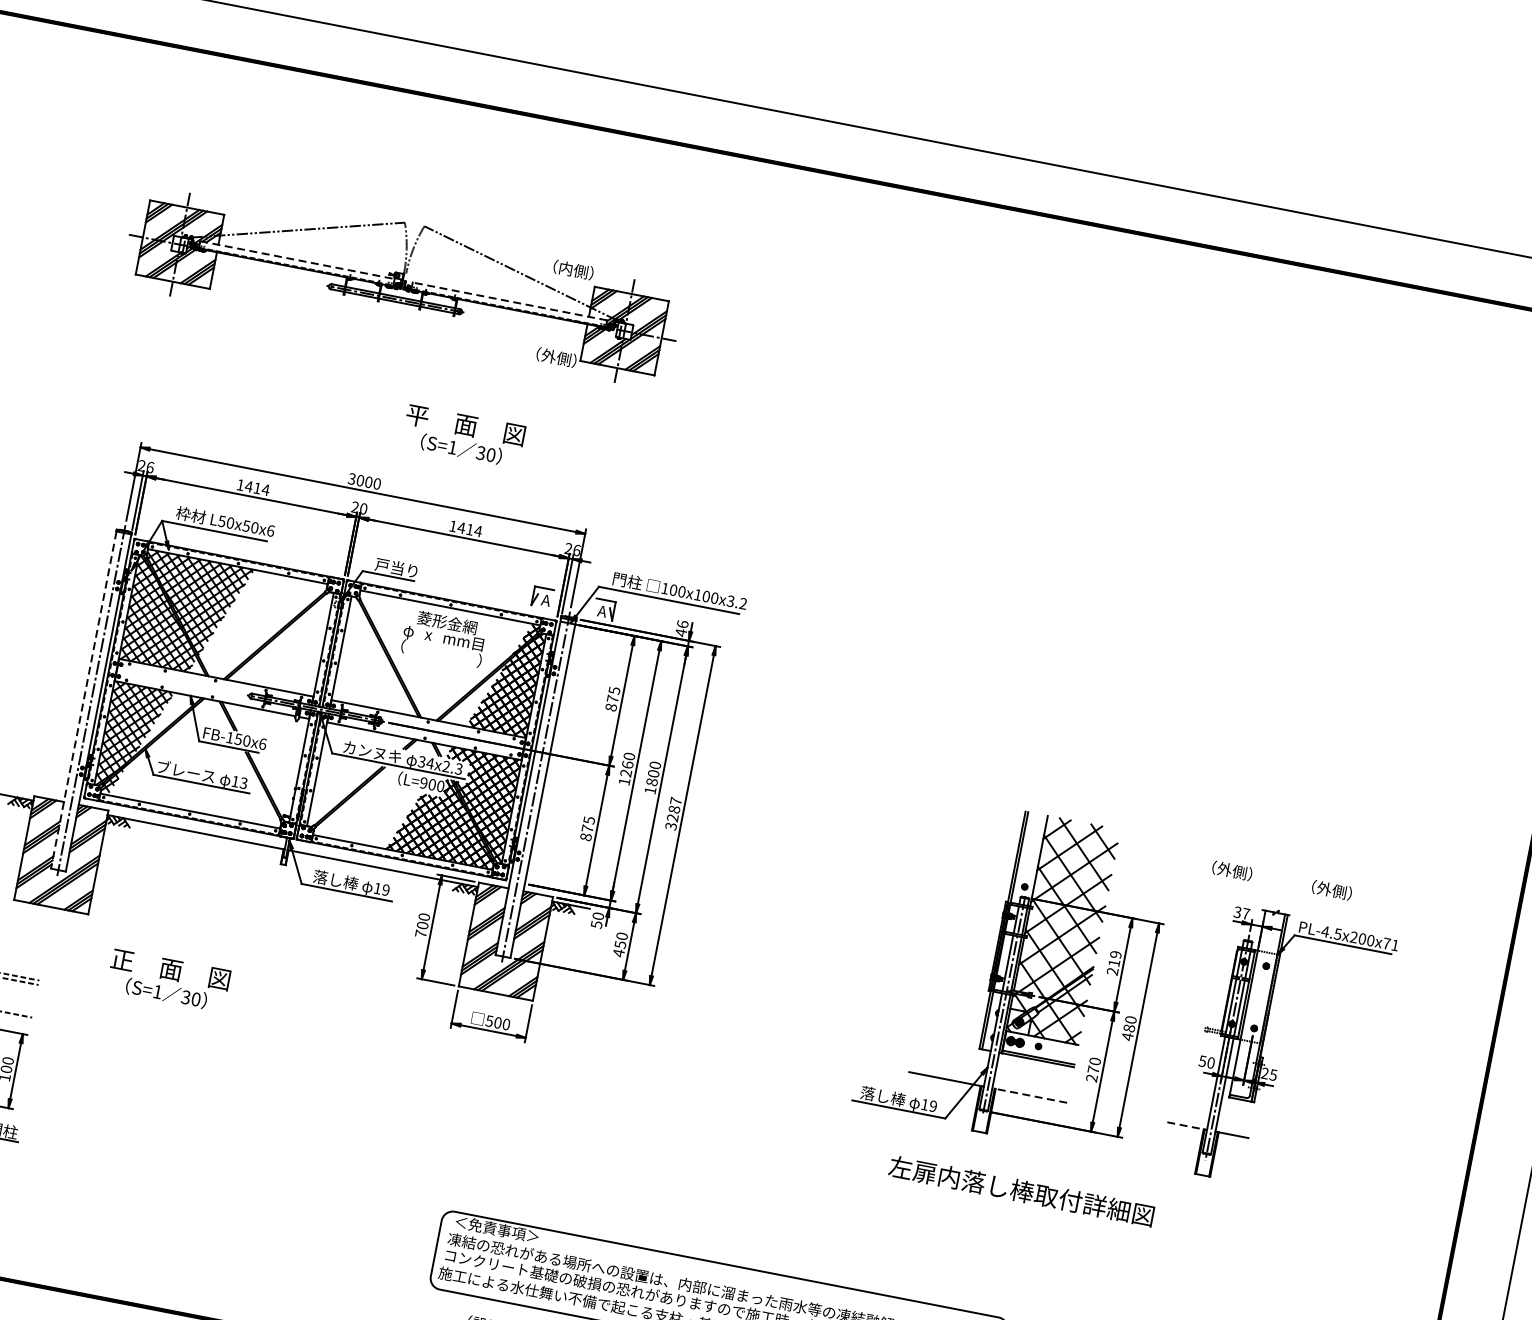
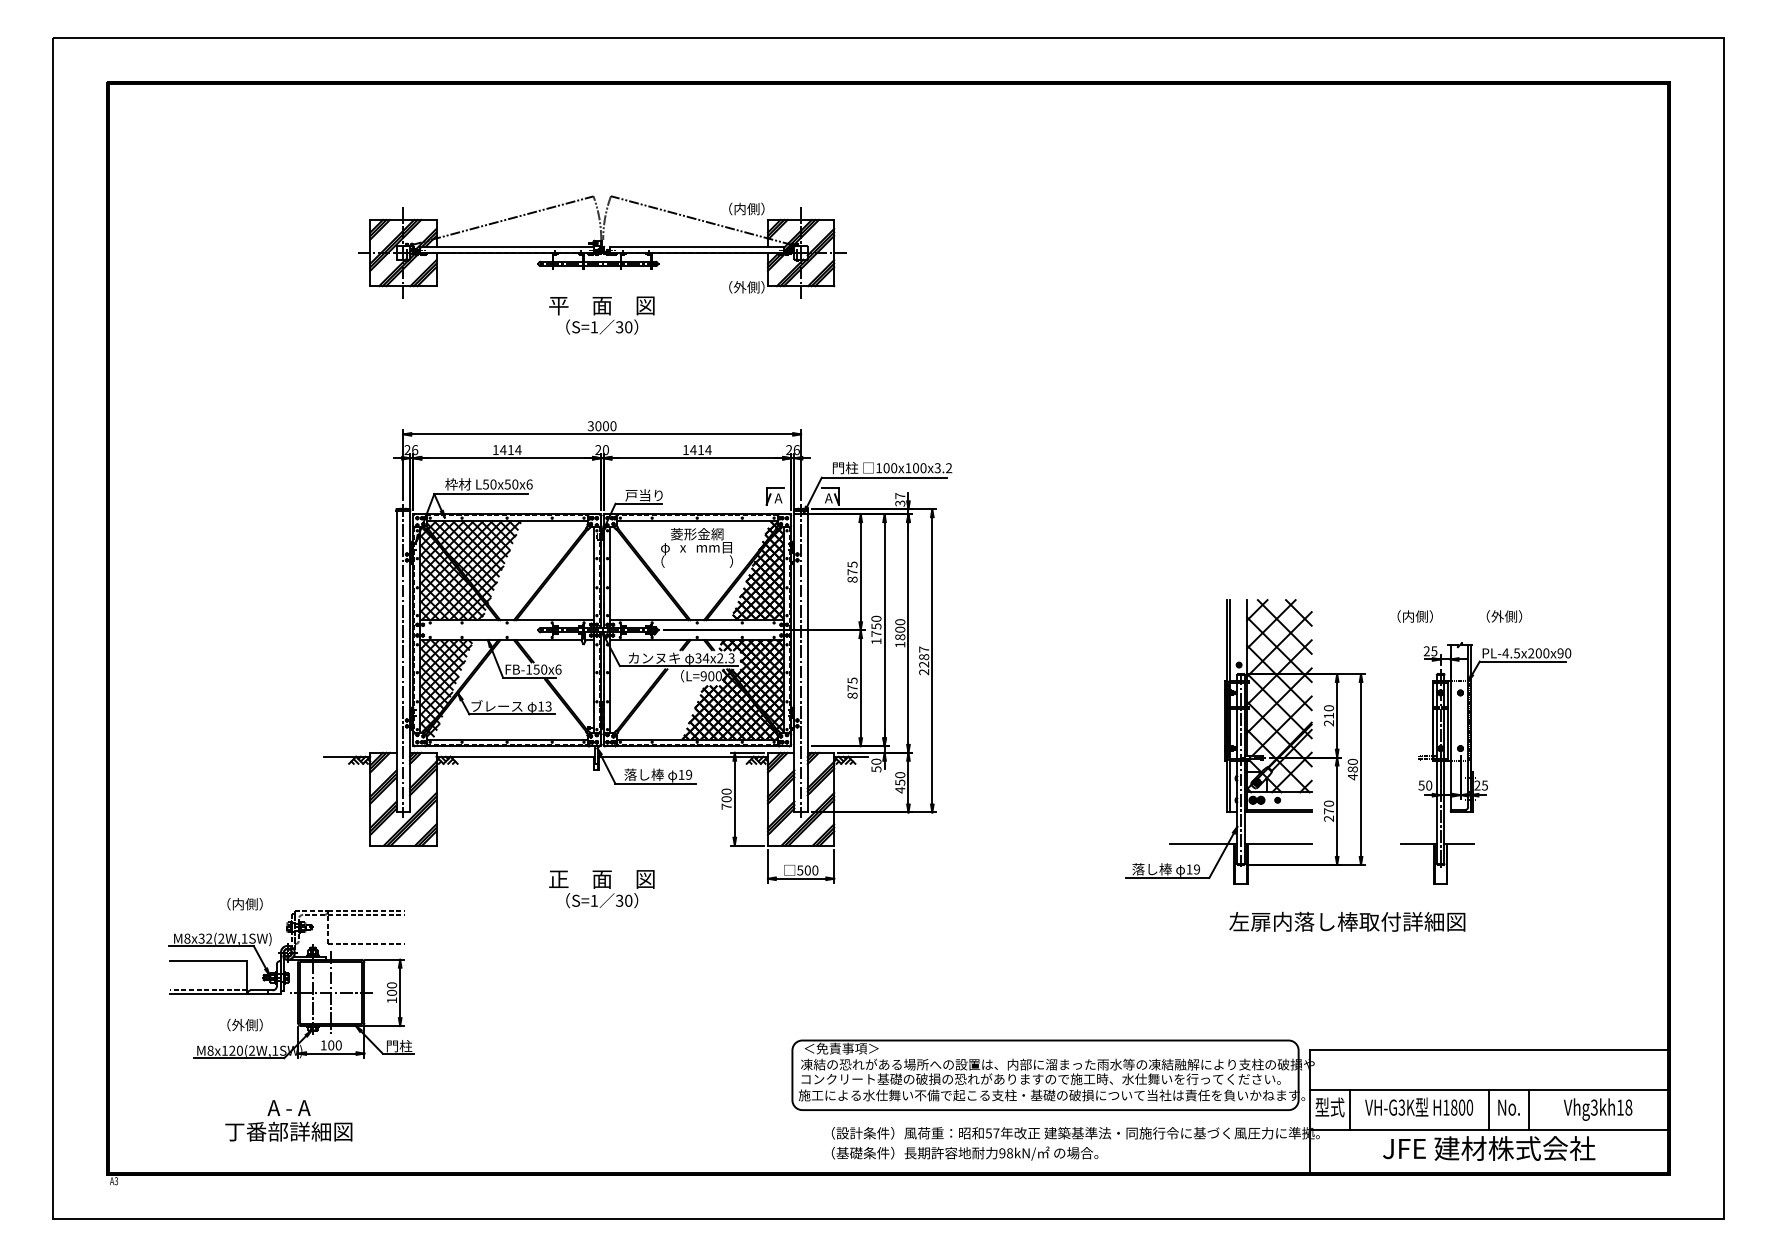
line: (297, 259) -> (507, 246), dashed -> solid
line: (510, 301) -> (697, 246), dashed -> solid
text: (463, 436) -> (601, 315), moved
text: (682, 628) -> (900, 499), 46 -> 37
line: (83, 699) -> (396, 661), dashed -> solid
text: (627, 768) -> (876, 629), 1260 -> 1750
text: (671, 826) -> (924, 672), 3287 -> 2287
text: (1224, 869) -> (1408, 616), （外側） -> （内側）
text: (1241, 913) -> (1430, 651), 37 -> 25
text: (1391, 944) -> (1564, 653), PL-4.5x200x71 -> PL-4.5x200x90
text: (1116, 955) -> (1329, 708), 219 -> 210
text: (168, 980) -> (601, 889), moved
line: (1028, 1095) -> (1277, 844), dashed -> solid
line: (1187, 1126) -> (1419, 844), dashed -> solid
text: (1021, 1190) -> (1347, 921), moved

